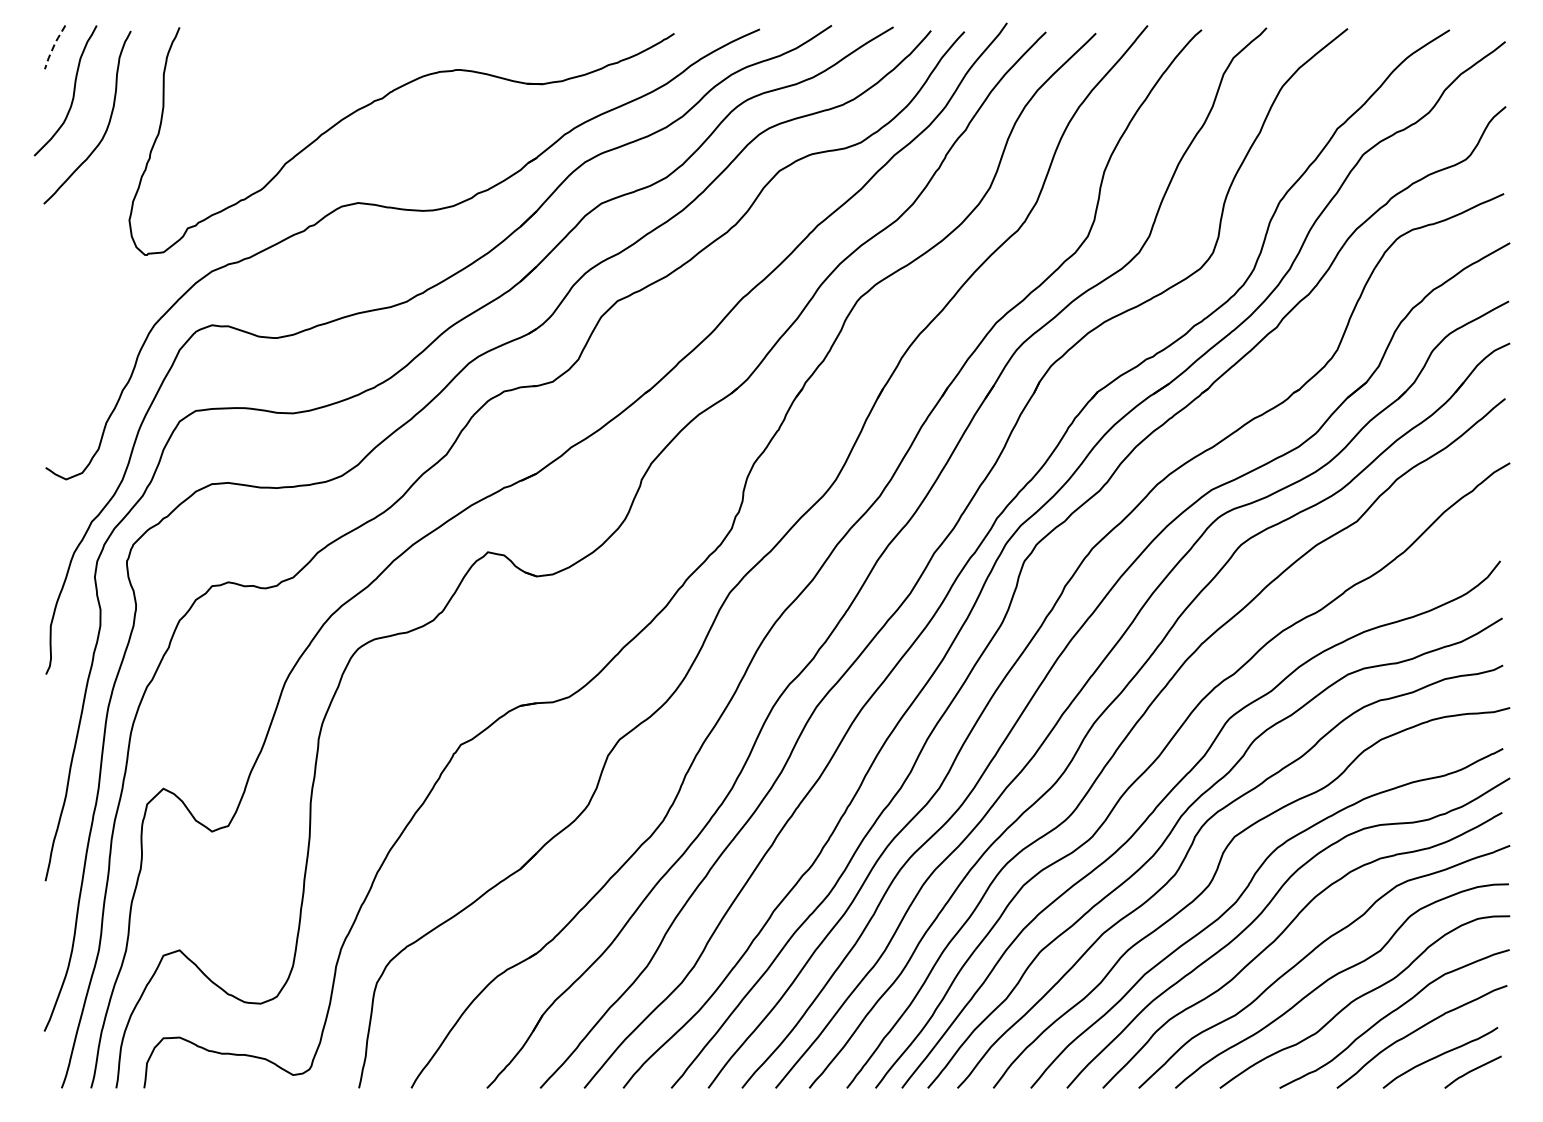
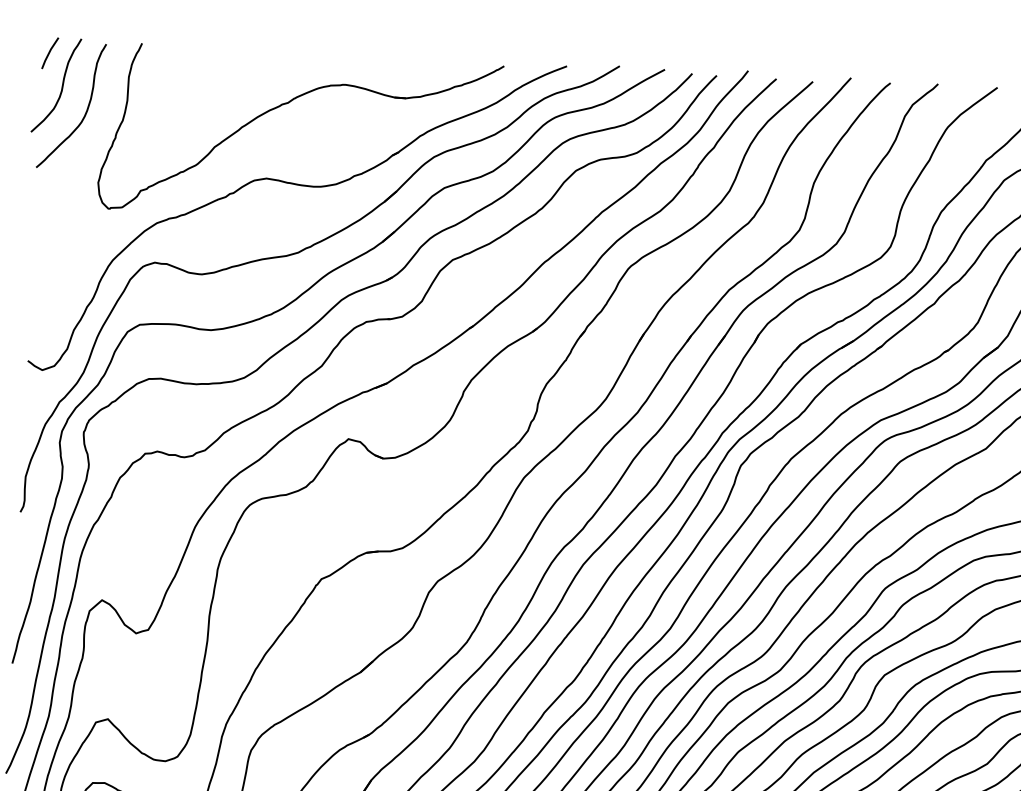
line: (53, 47) -> (49, 53), dashed -> solid

